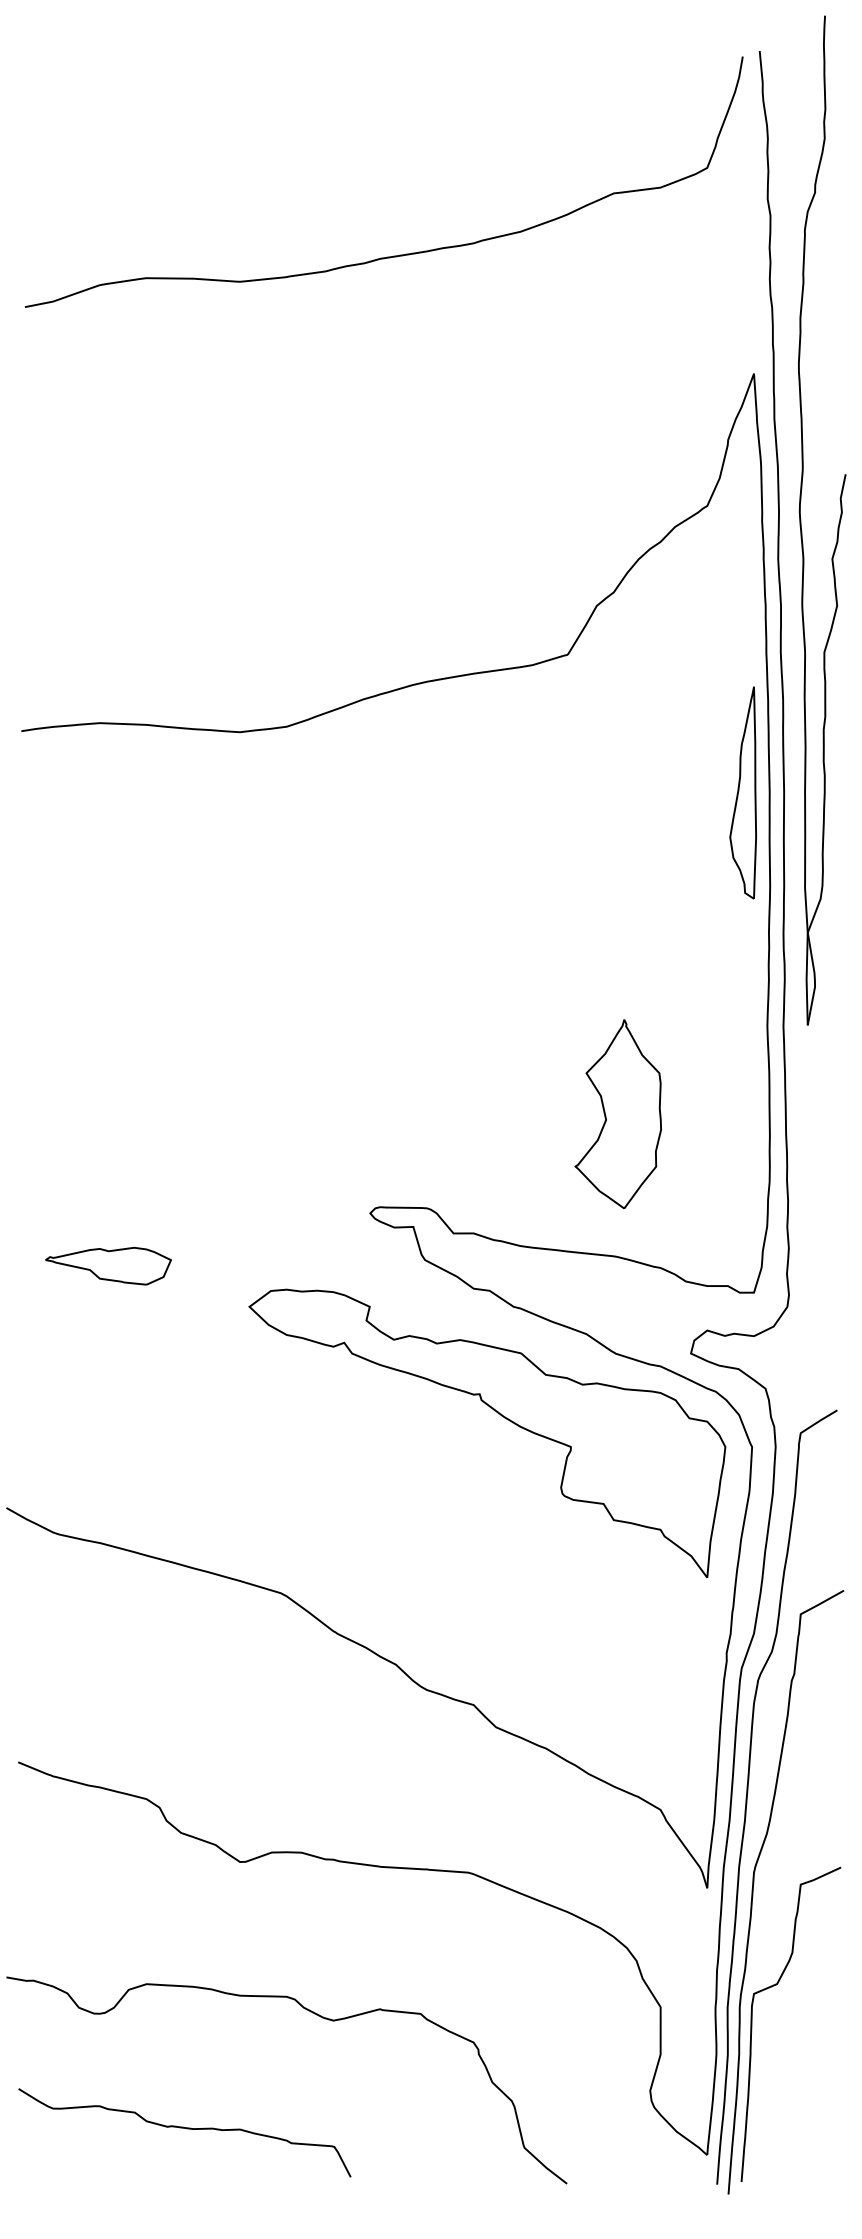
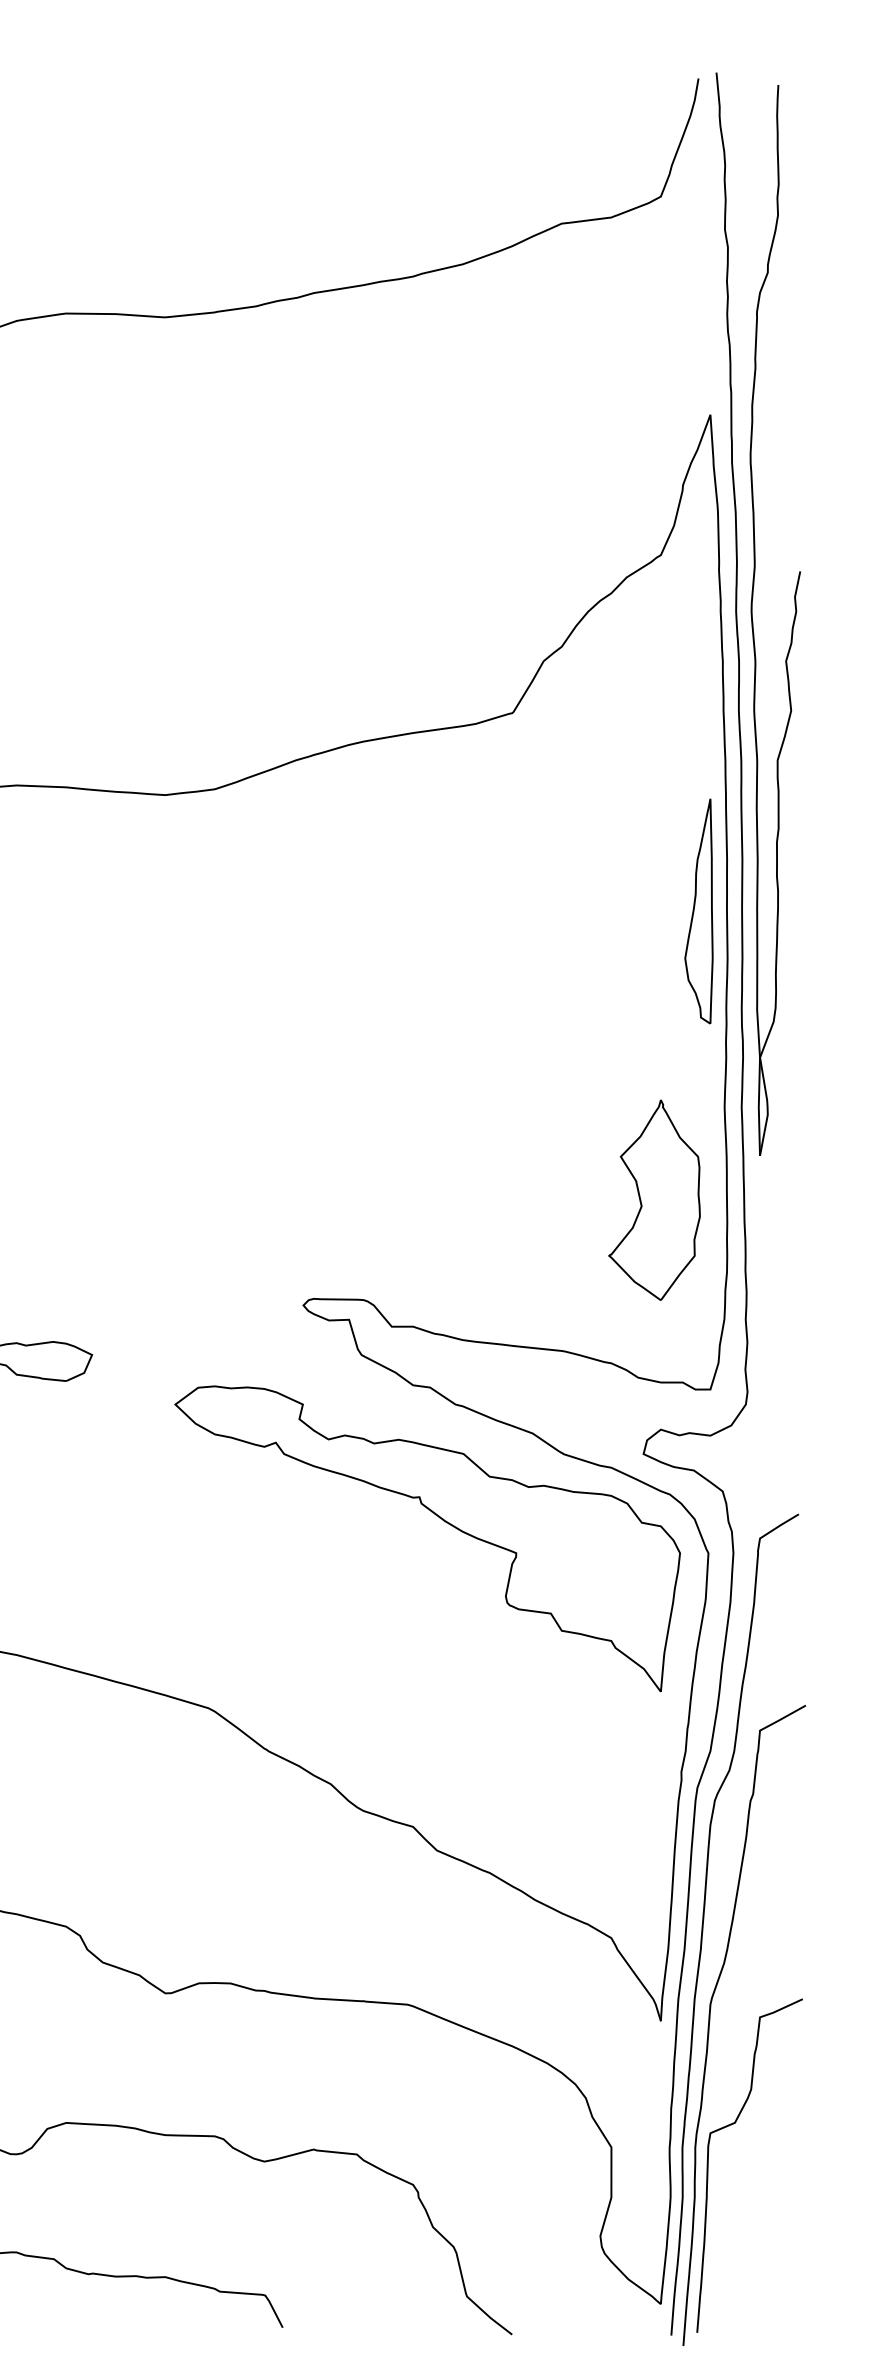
part: (838, 522) -> (792, 622), moved
part: (742, 792) -> (698, 911), moved
part: (617, 1114) -> (653, 1200), moved

